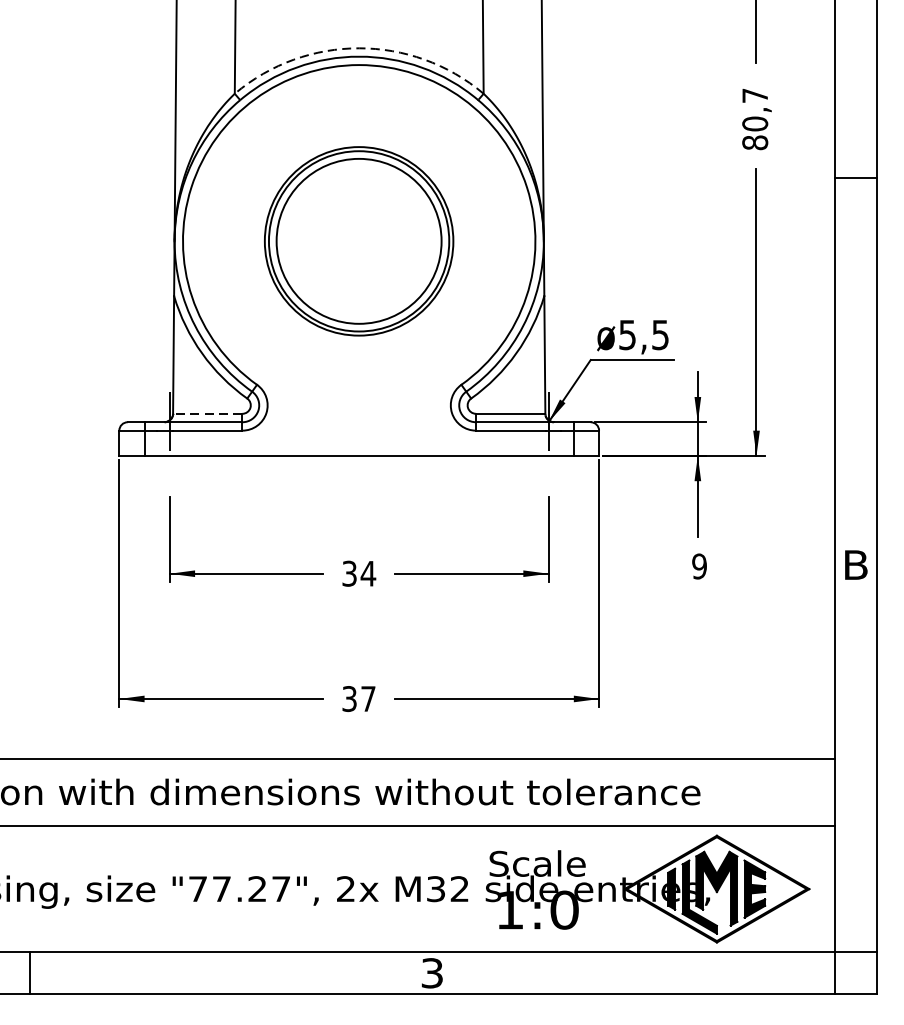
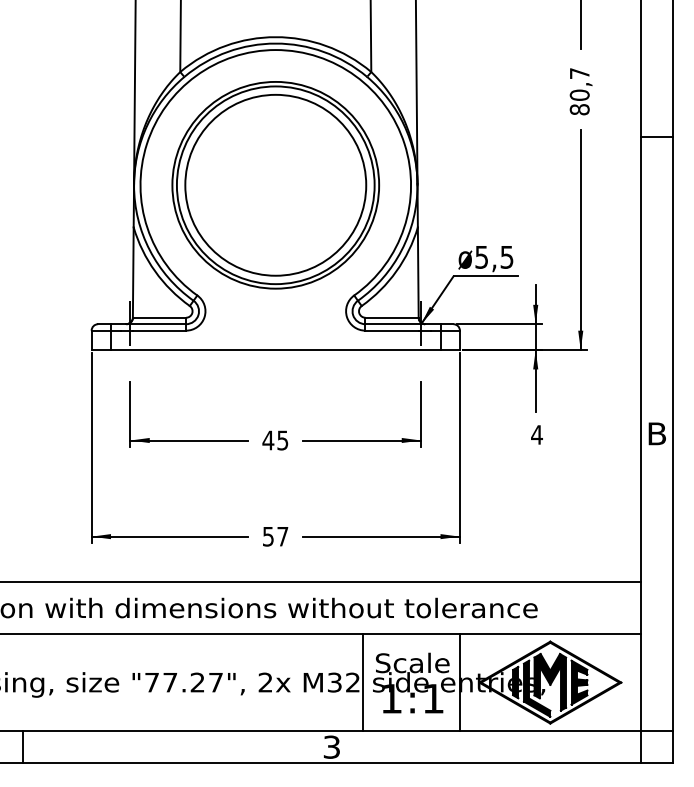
arc: (358, 48) -> (275, 37), dashed -> solid
part: (358, 241) -> (275, 185), size x1.43
line: (207, 413) -> (159, 317), dashed -> solid
text: (698, 565) -> (536, 434), 9 -> 4
text: (358, 573) -> (275, 440), 34 -> 45
text: (349, 697) -> (268, 535), 37 -> 57
line: (472, 888) -> (362, 682), added
line: (598, 888) -> (459, 682), added
text: (564, 909) -> (433, 698), 1:0 -> 1:1

